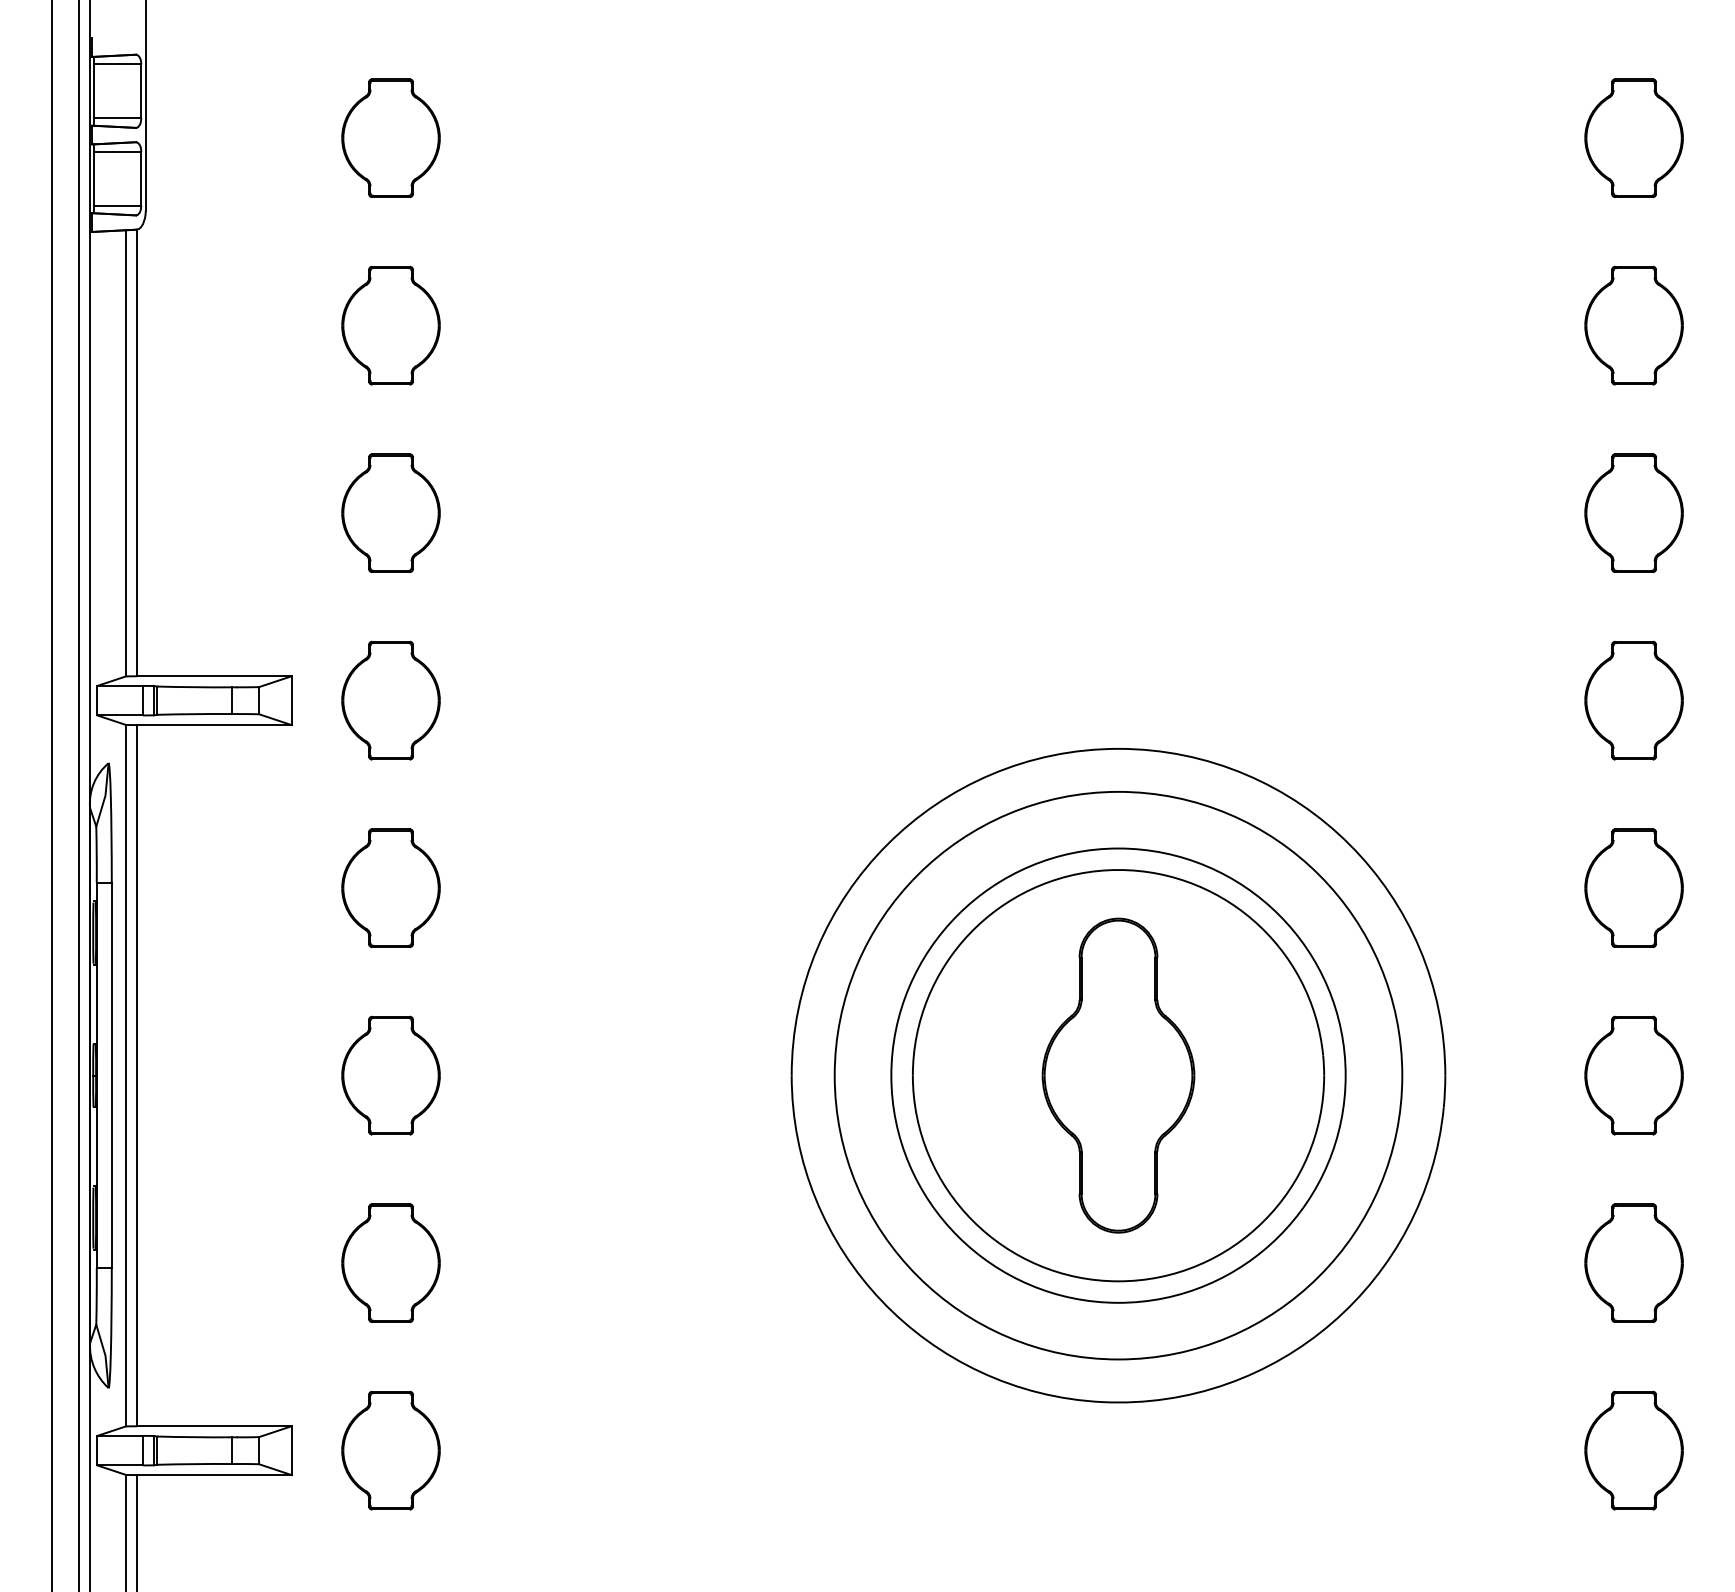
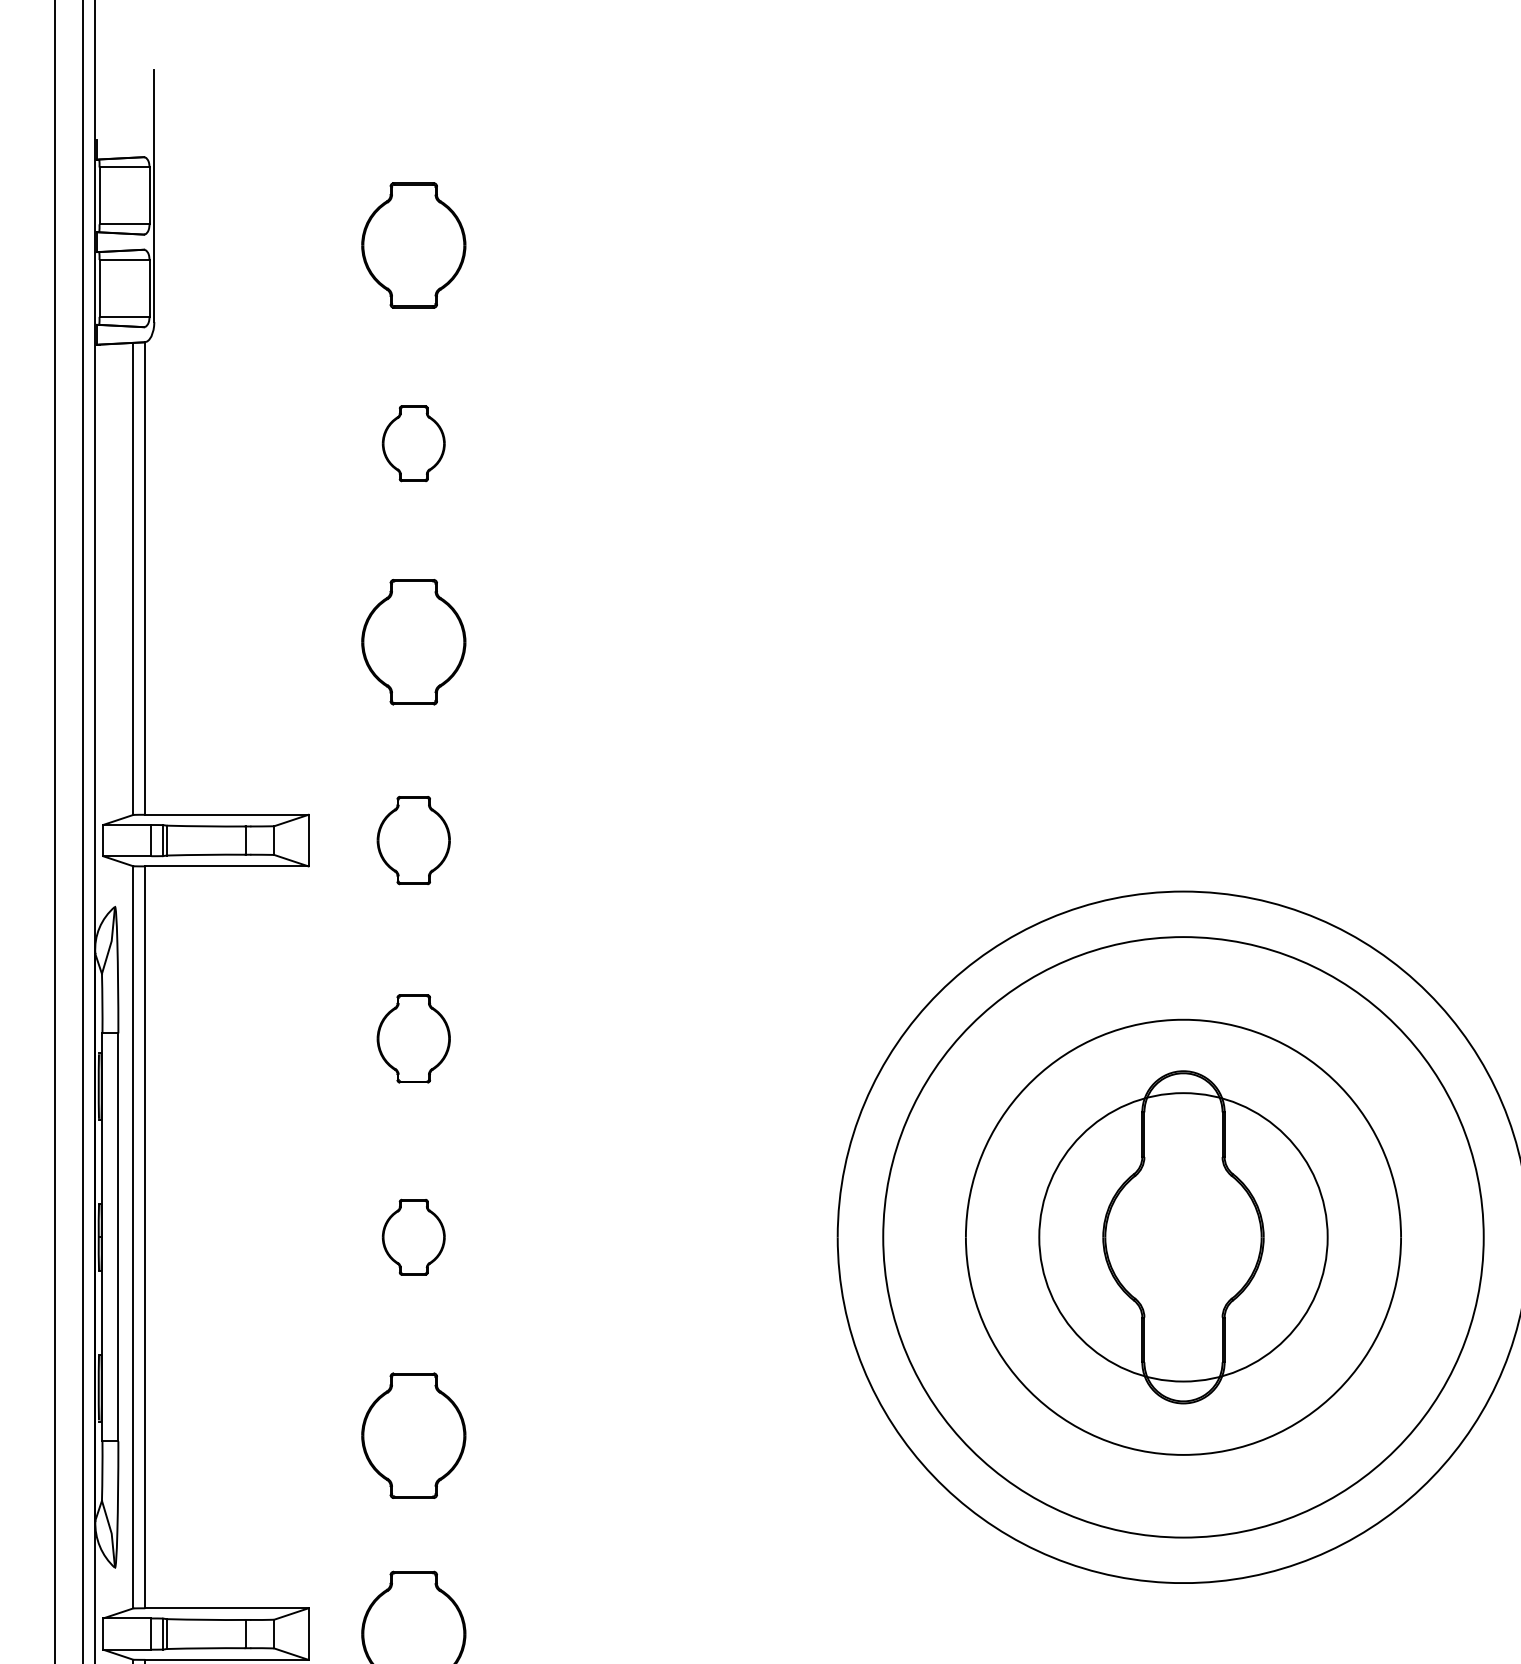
part: (390, 325) -> (413, 443), size x0.6
part: (390, 700) -> (413, 840), size x0.7
part: (390, 887) -> (413, 1038), size x0.7
part: (390, 1075) -> (413, 1237), size x0.6
circle: (1118, 1075) -> (1183, 1237), size x0.6

